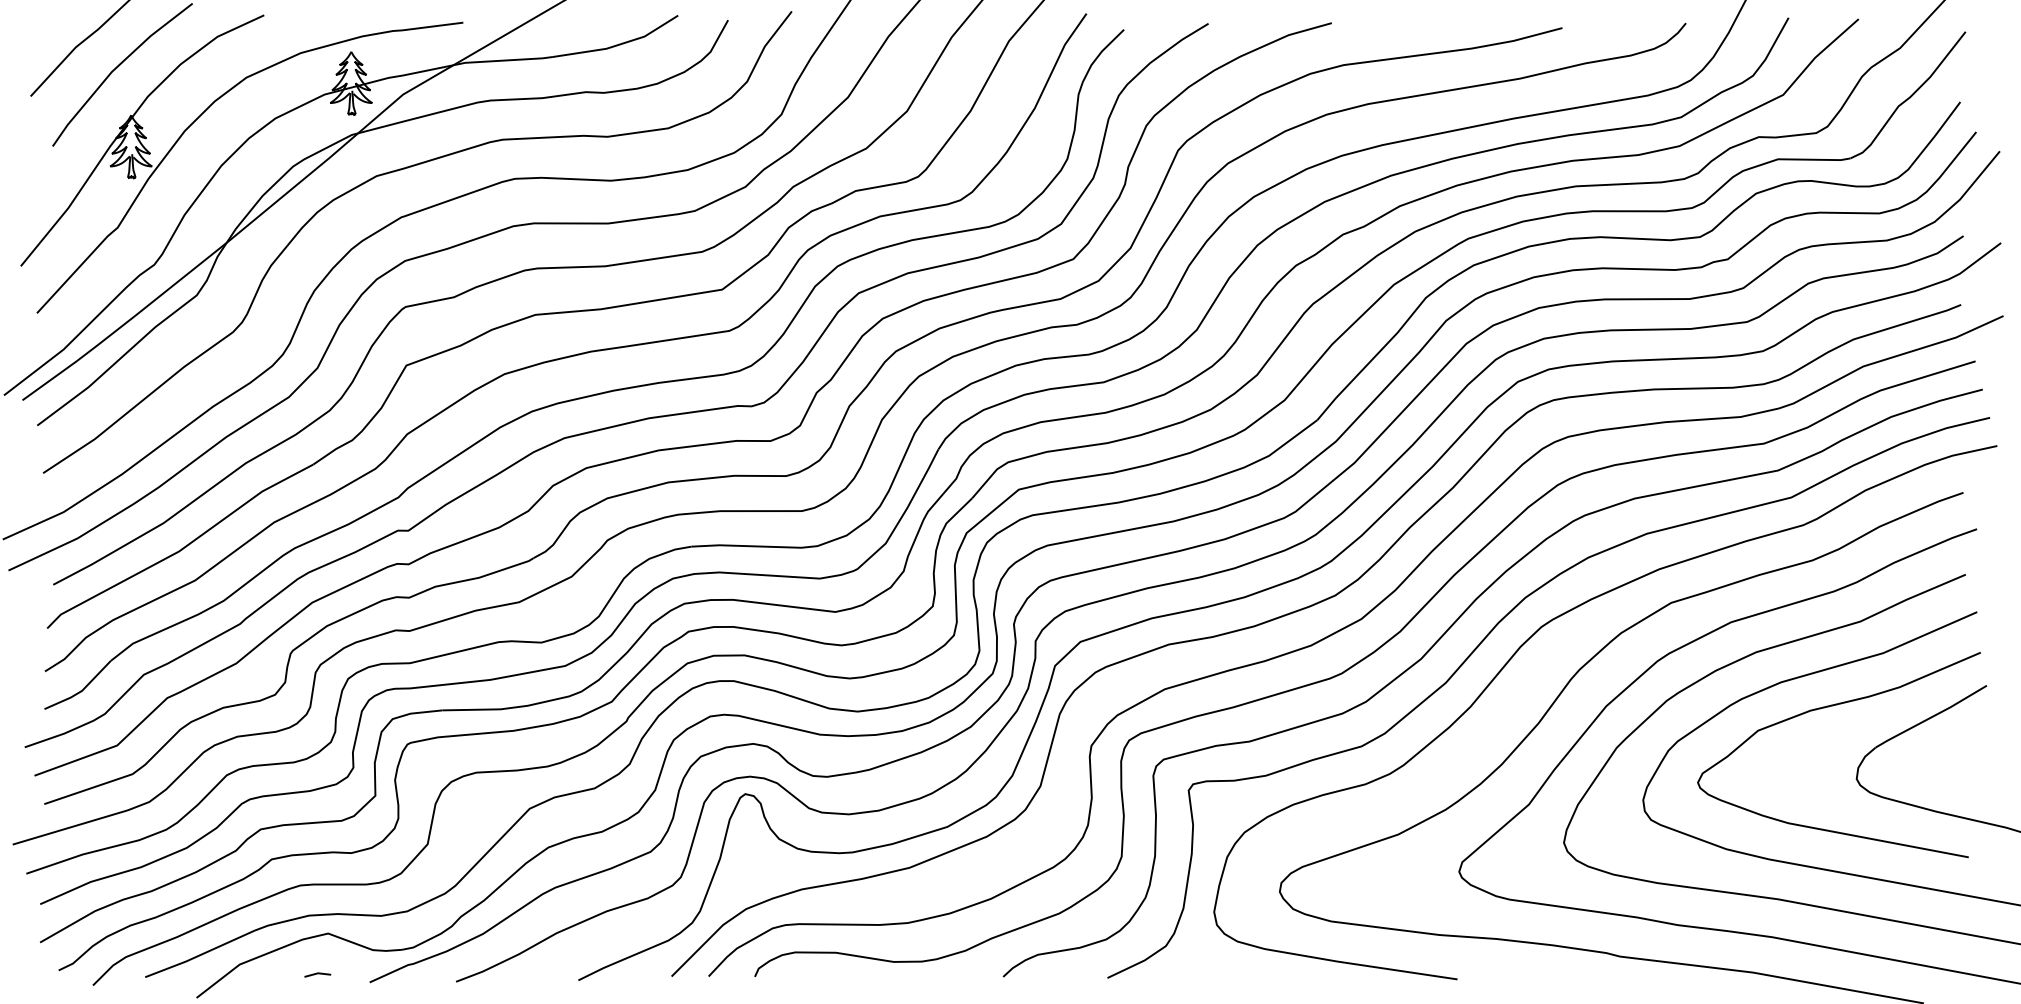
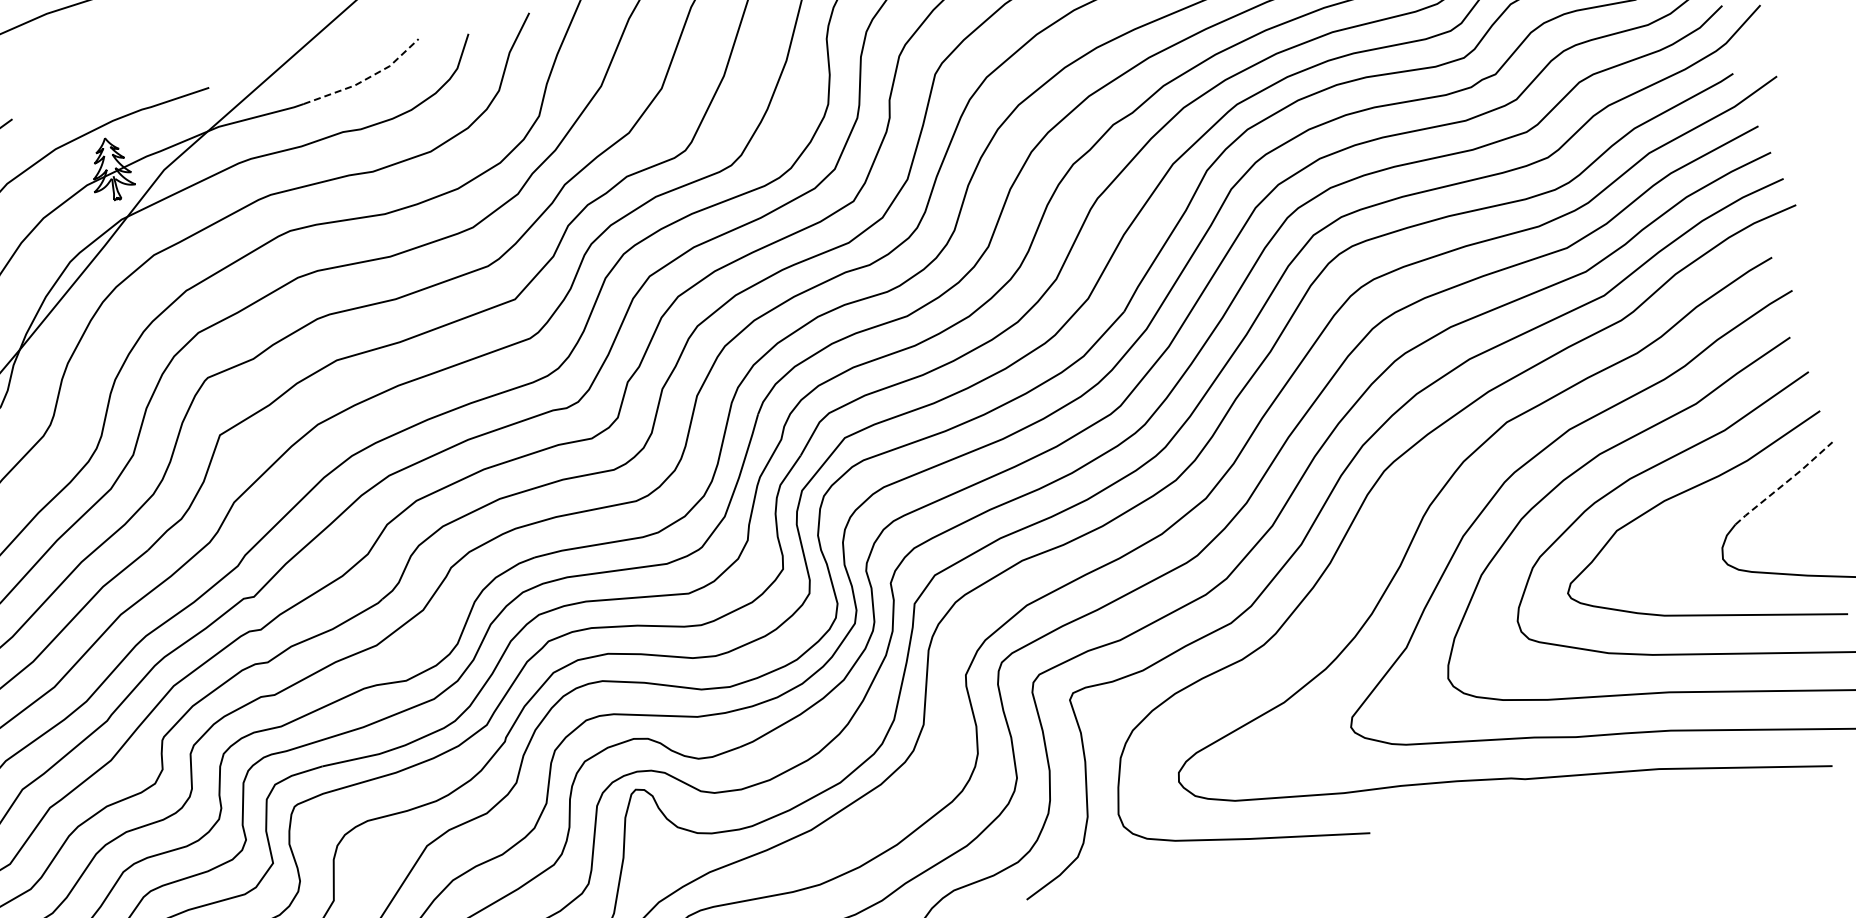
line: (618, 44) -> (365, 79), solid -> dashed
line: (1932, 716) -> (1785, 483), solid -> dashed

